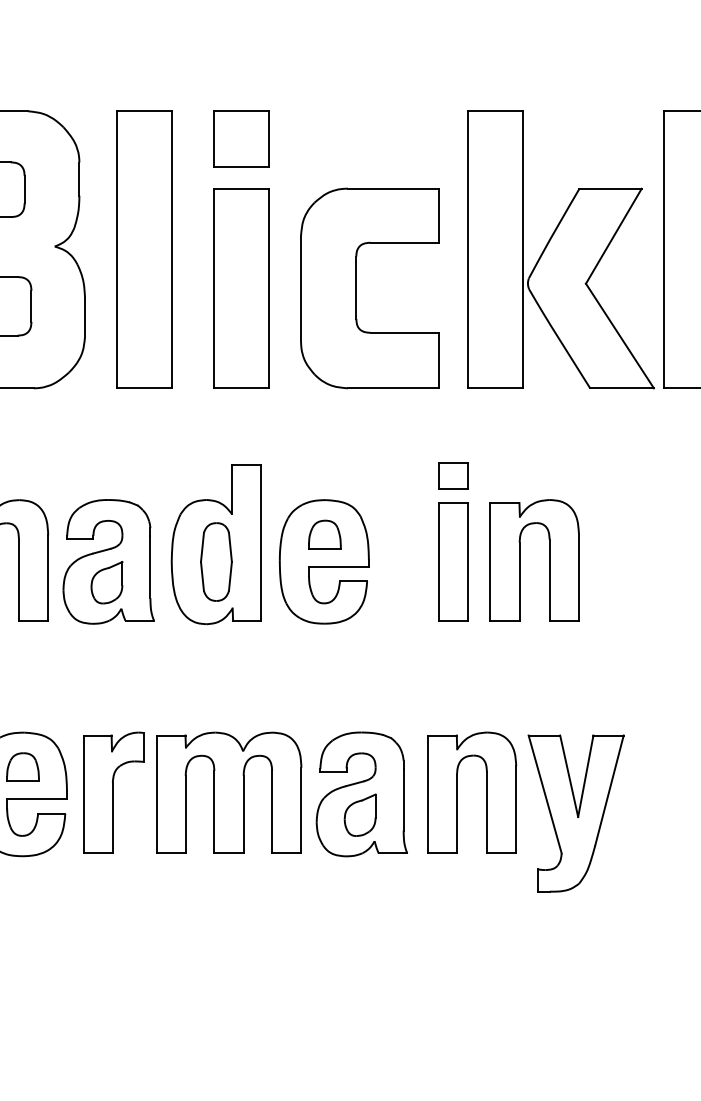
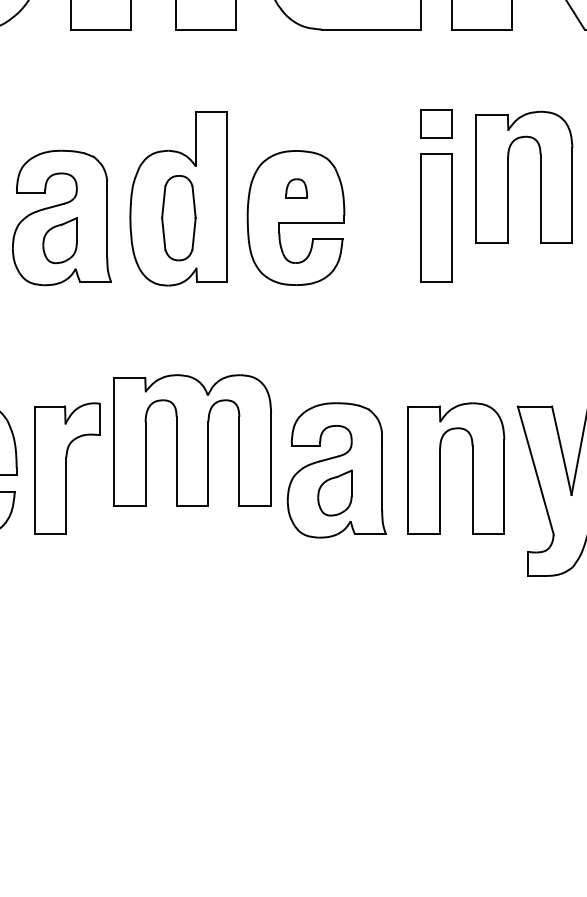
part: (324, 534) -> (296, 188), size x0.6
part: (520, 560) -> (508, 177), moved
part: (229, 792) -> (193, 440), moved

